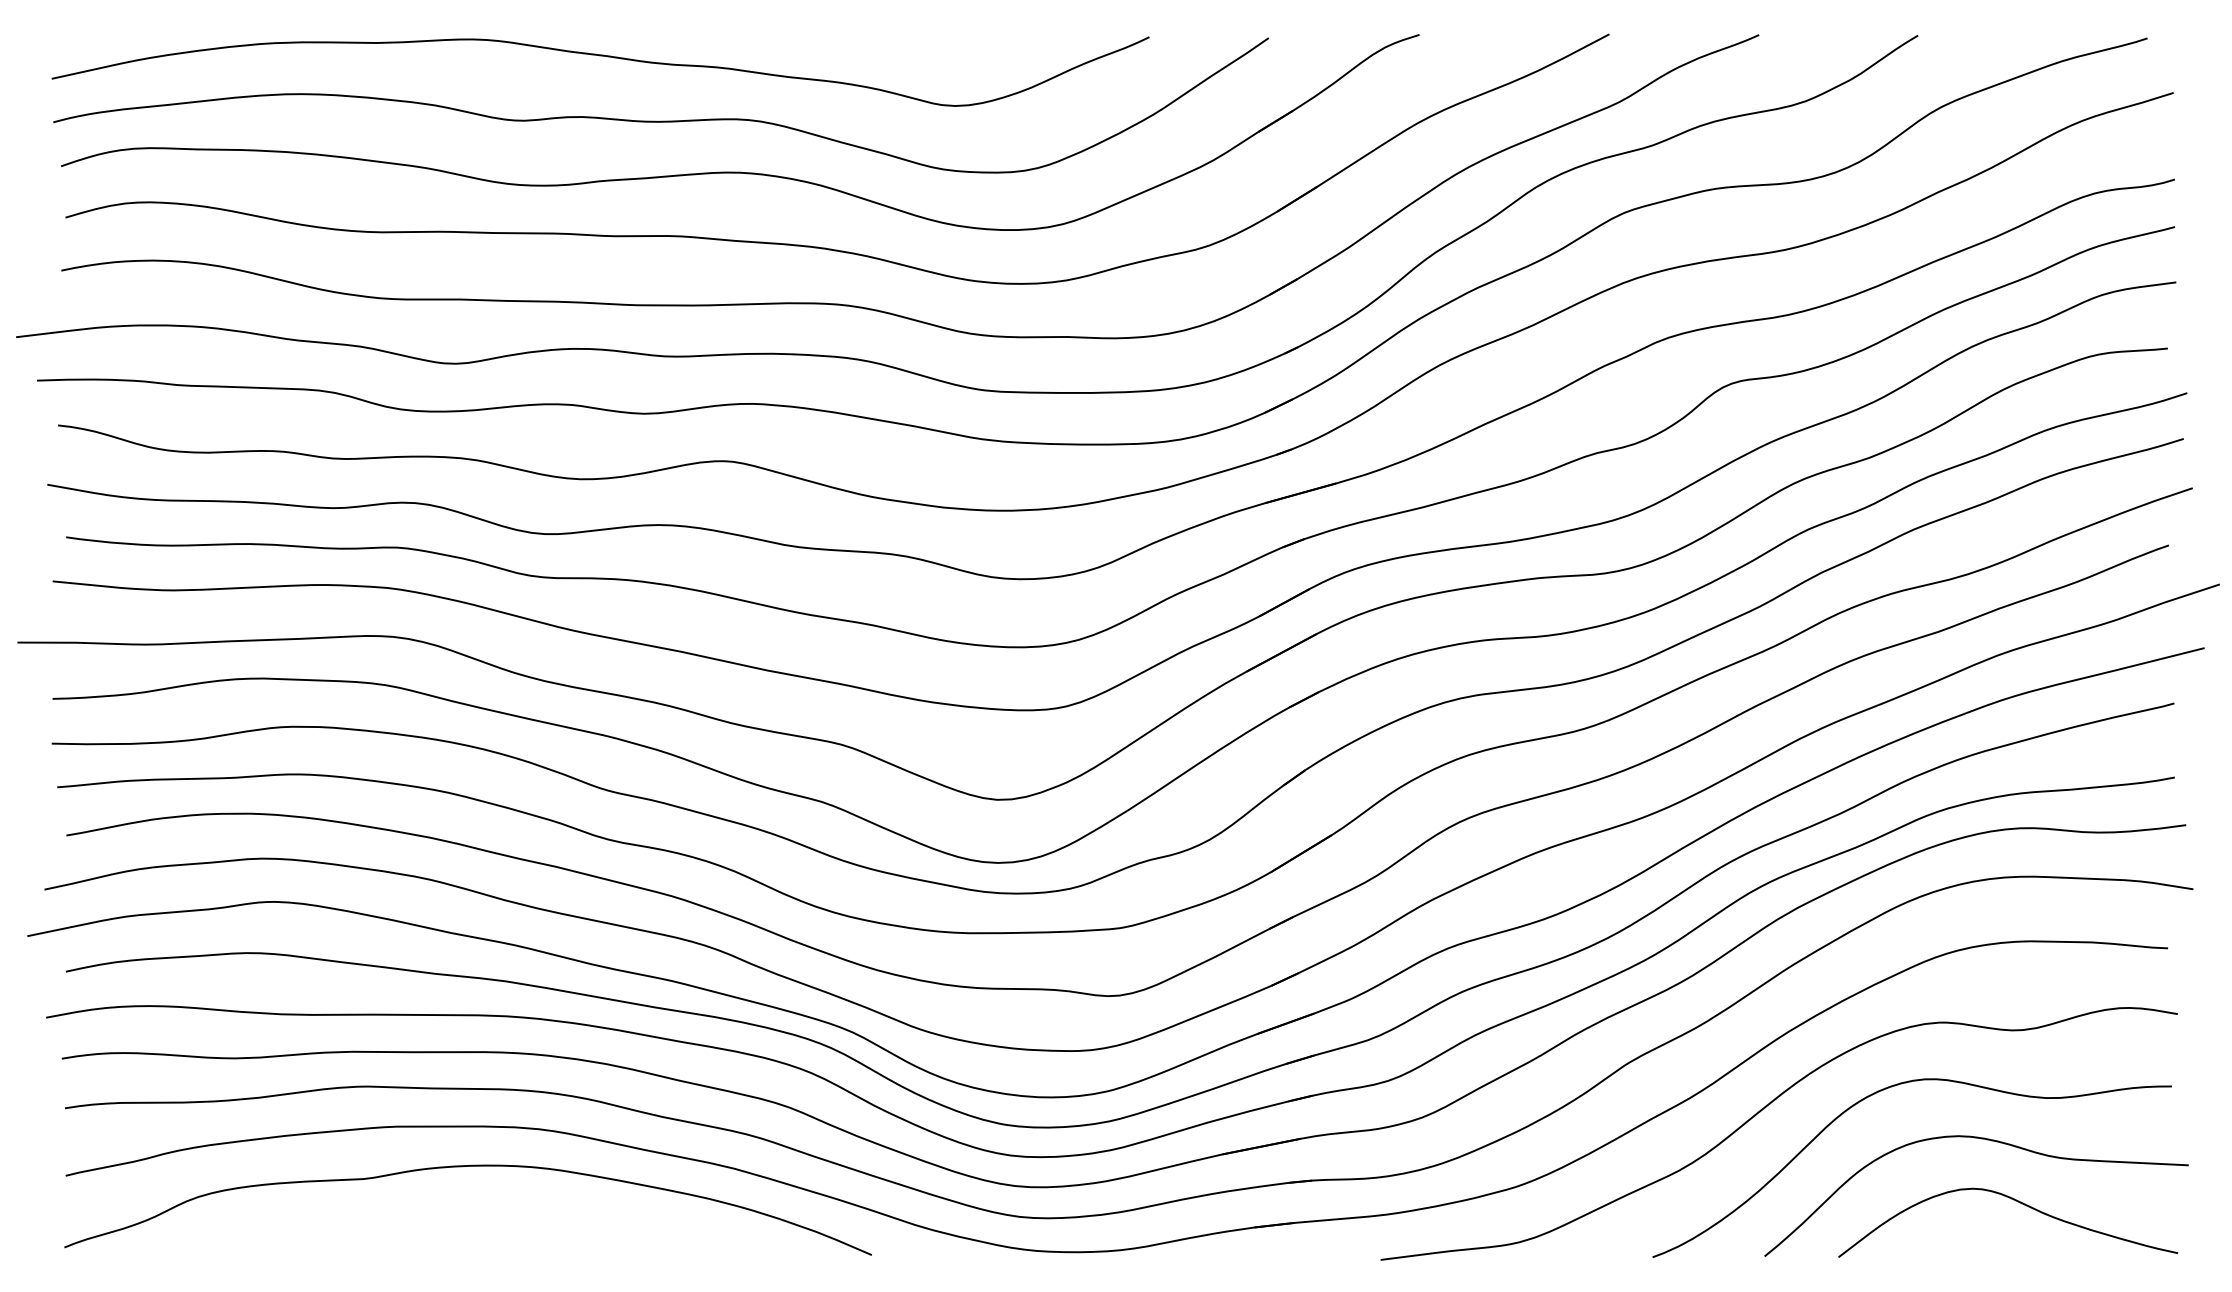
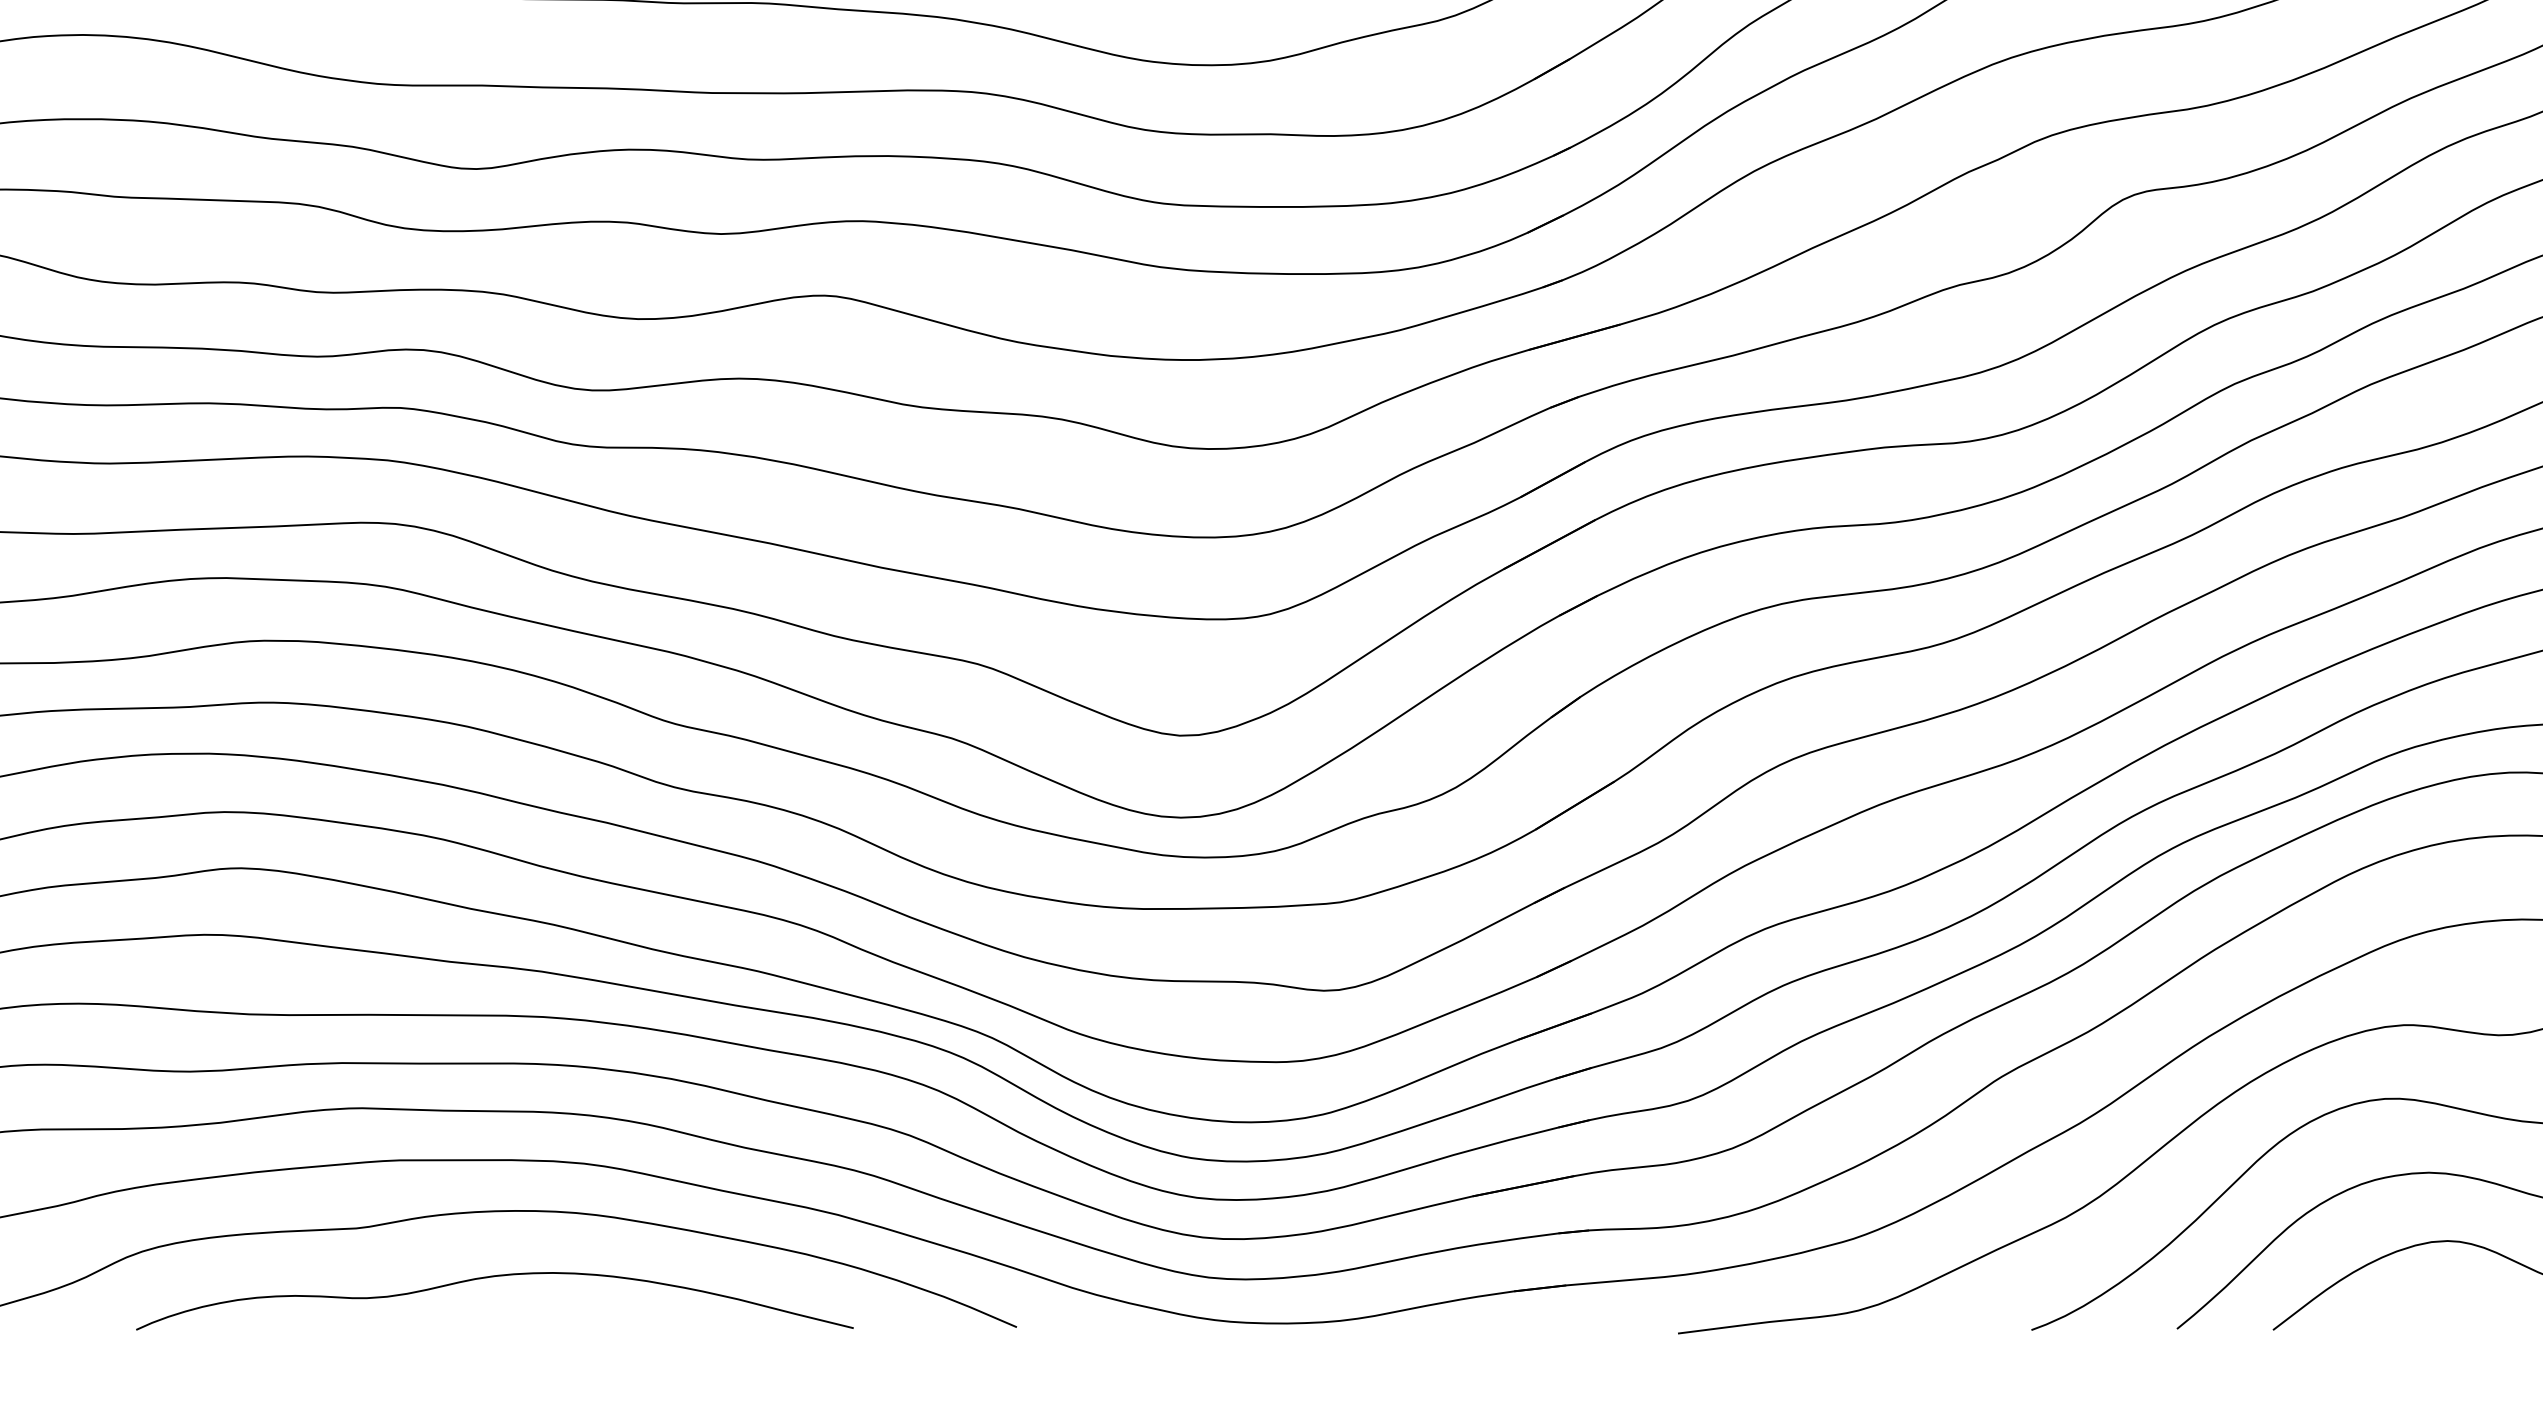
curve: (466, 1217) -> (490, 1278), added

